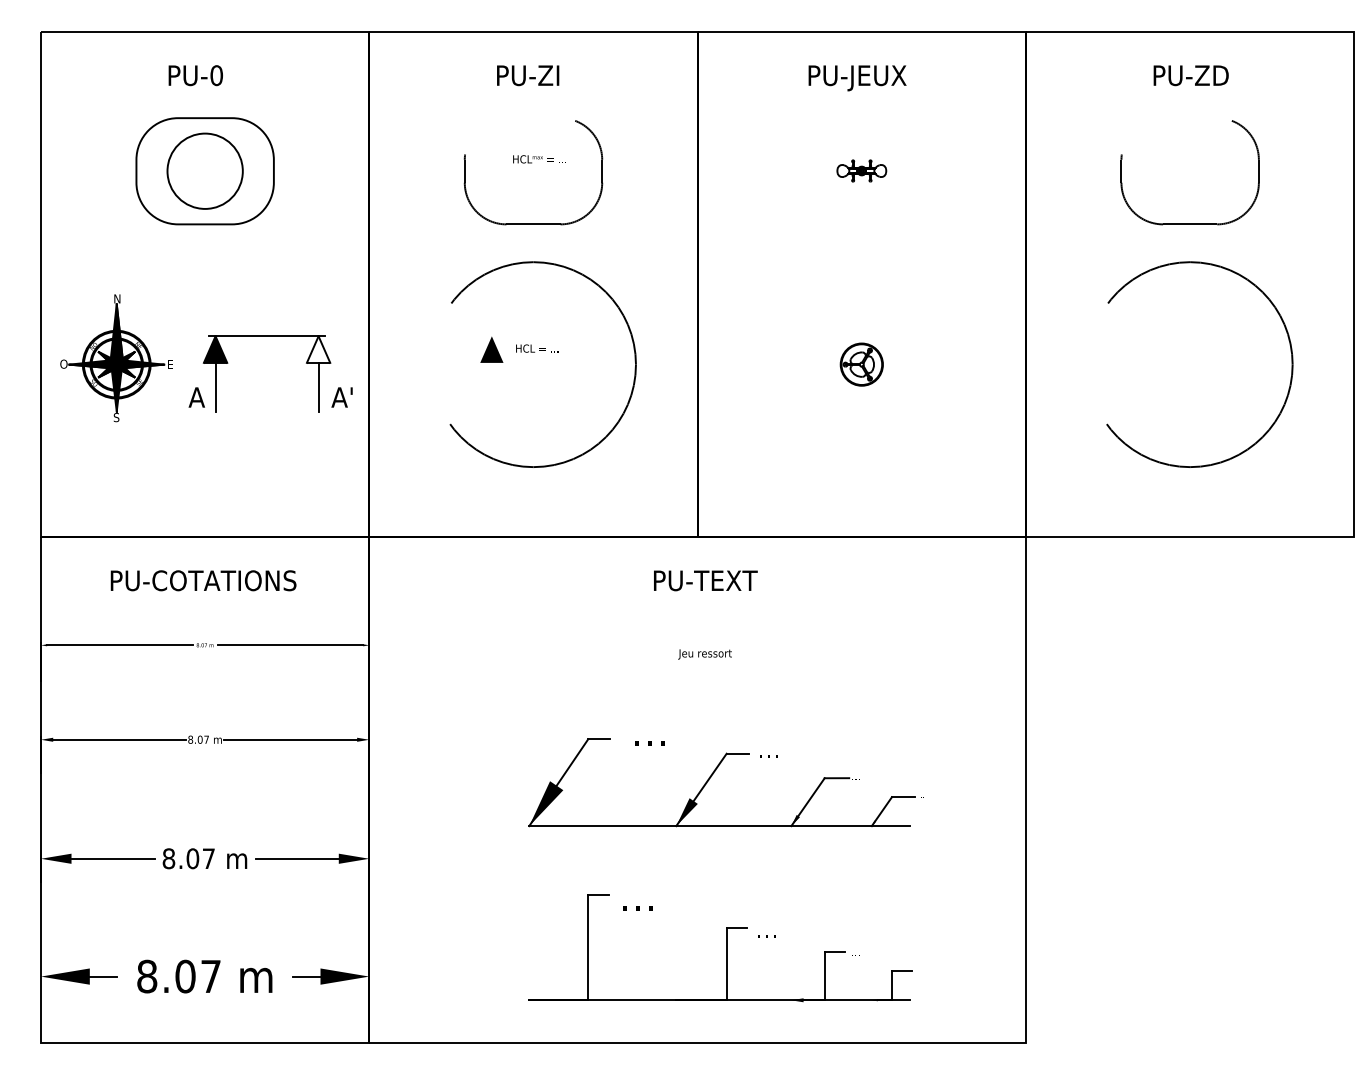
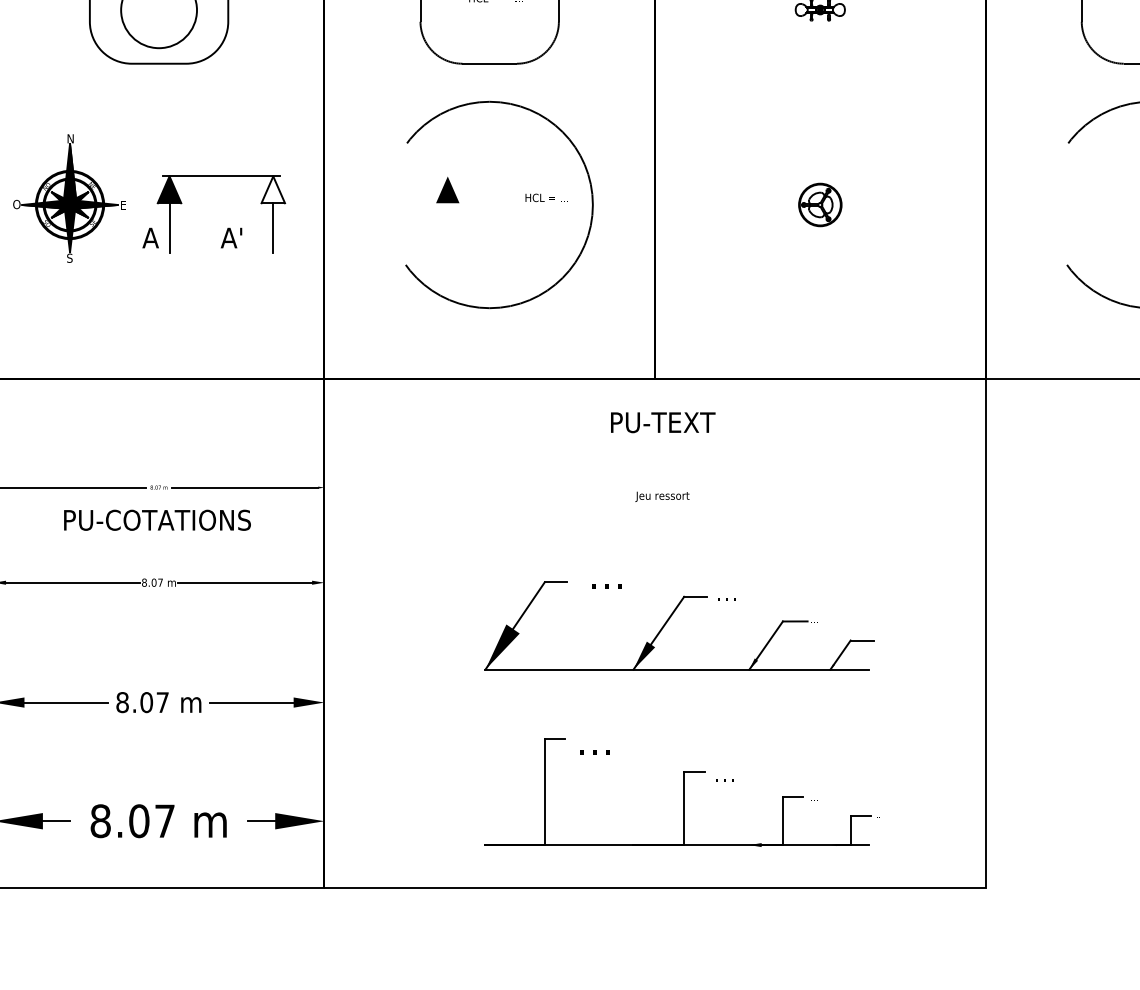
text: (537, 348) -> (547, 197), moved
text: (341, 397) -> (230, 238), moved
text: (203, 580) -> (157, 520), moved

